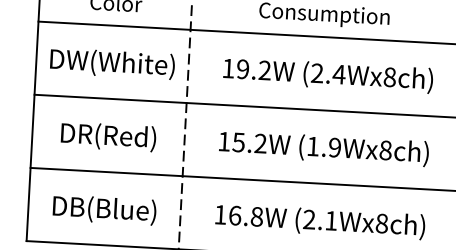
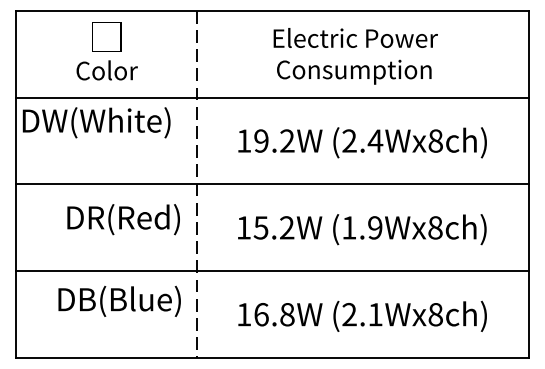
text: (112, 63) -> (96, 122), moved
text: (108, 136) -> (123, 219), moved
text: (104, 209) -> (119, 300), moved

